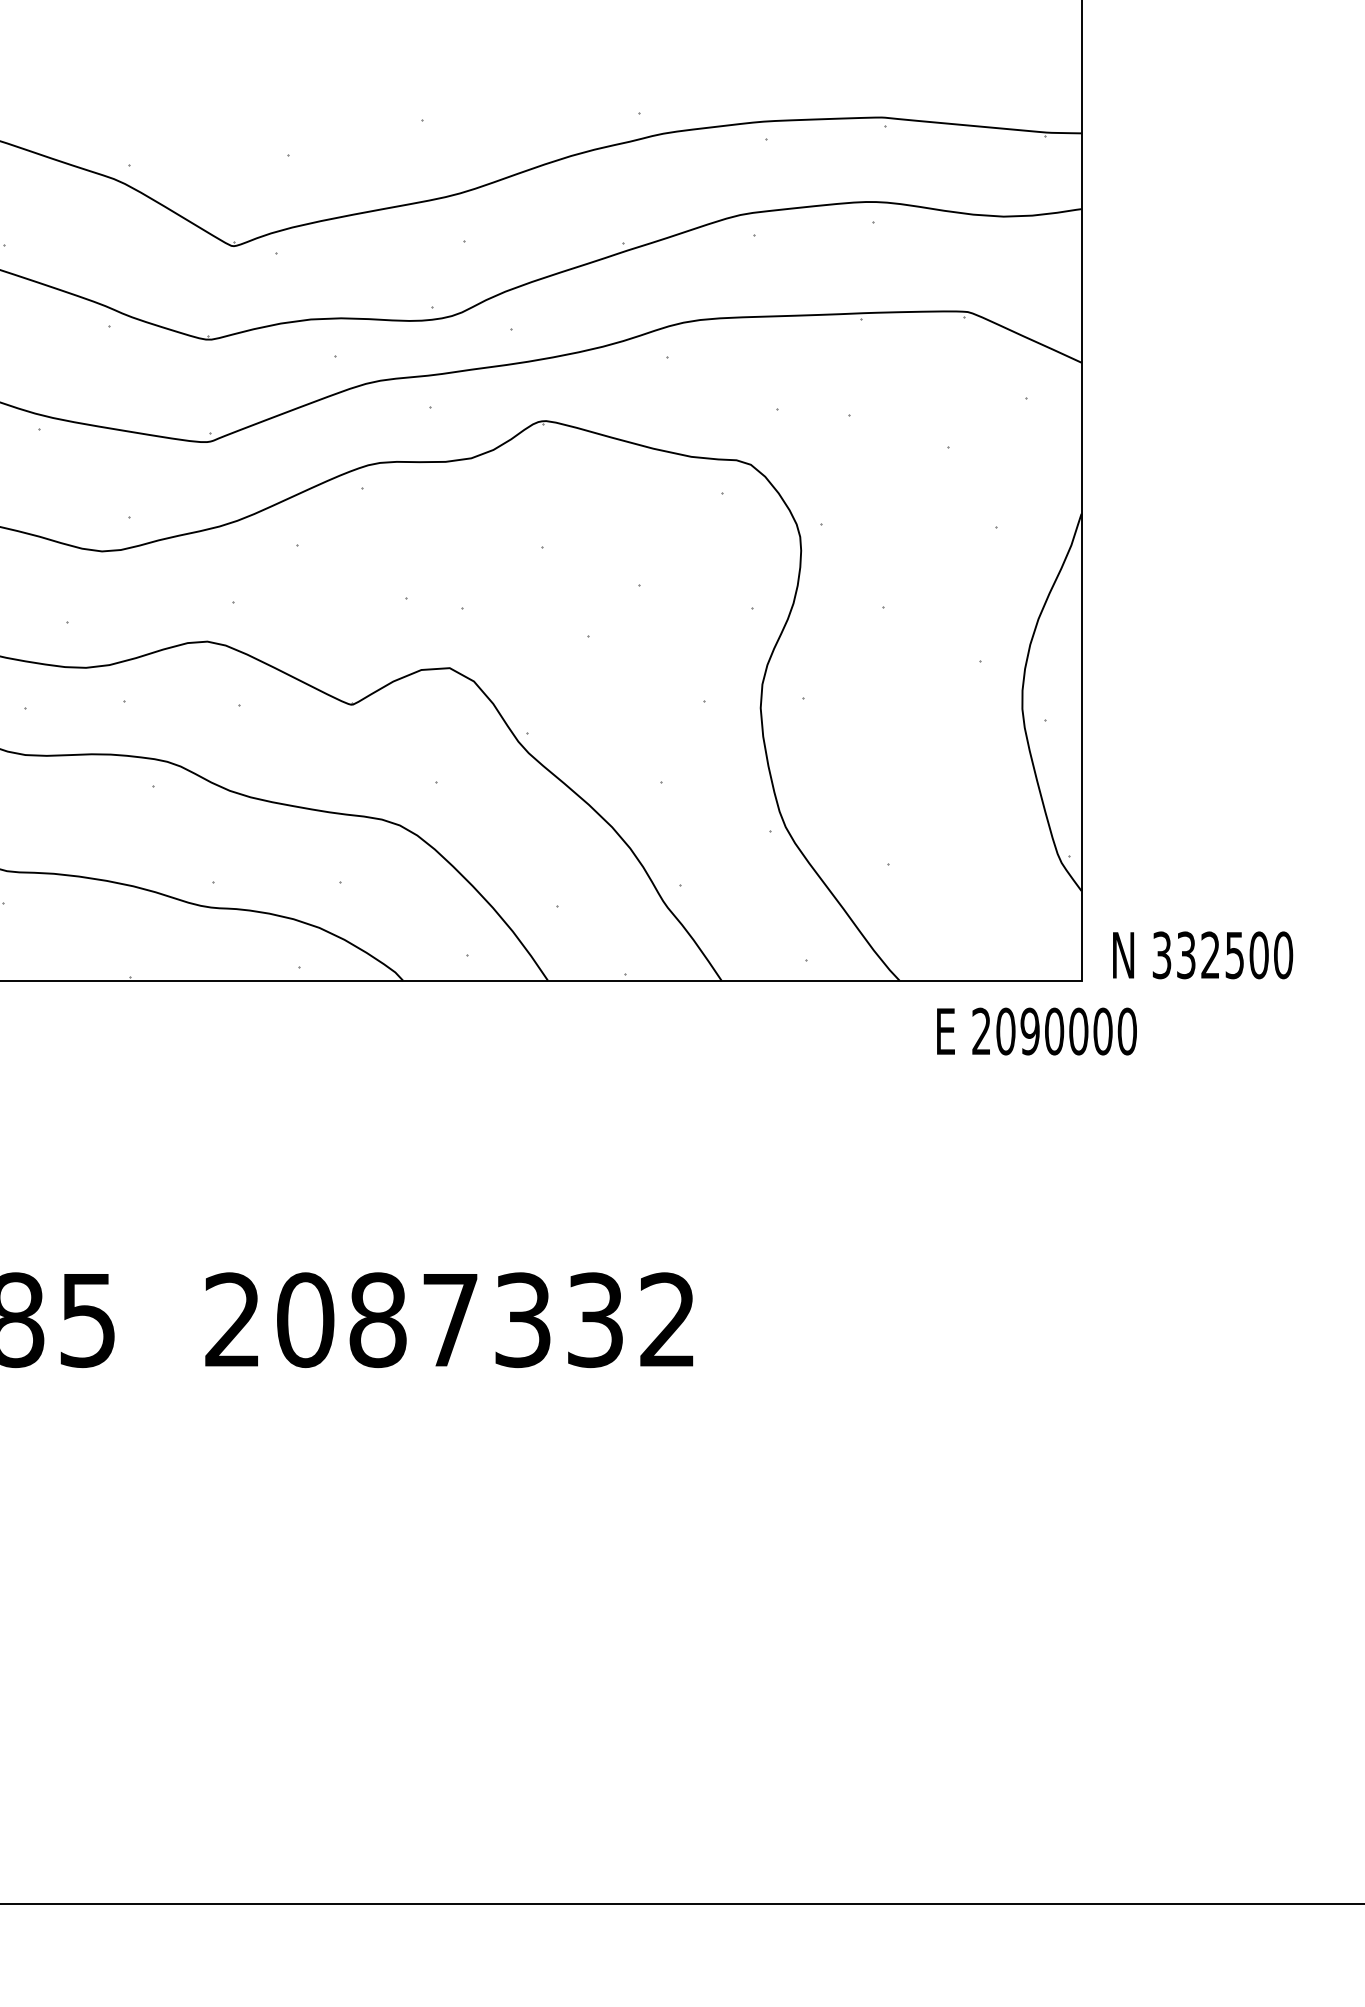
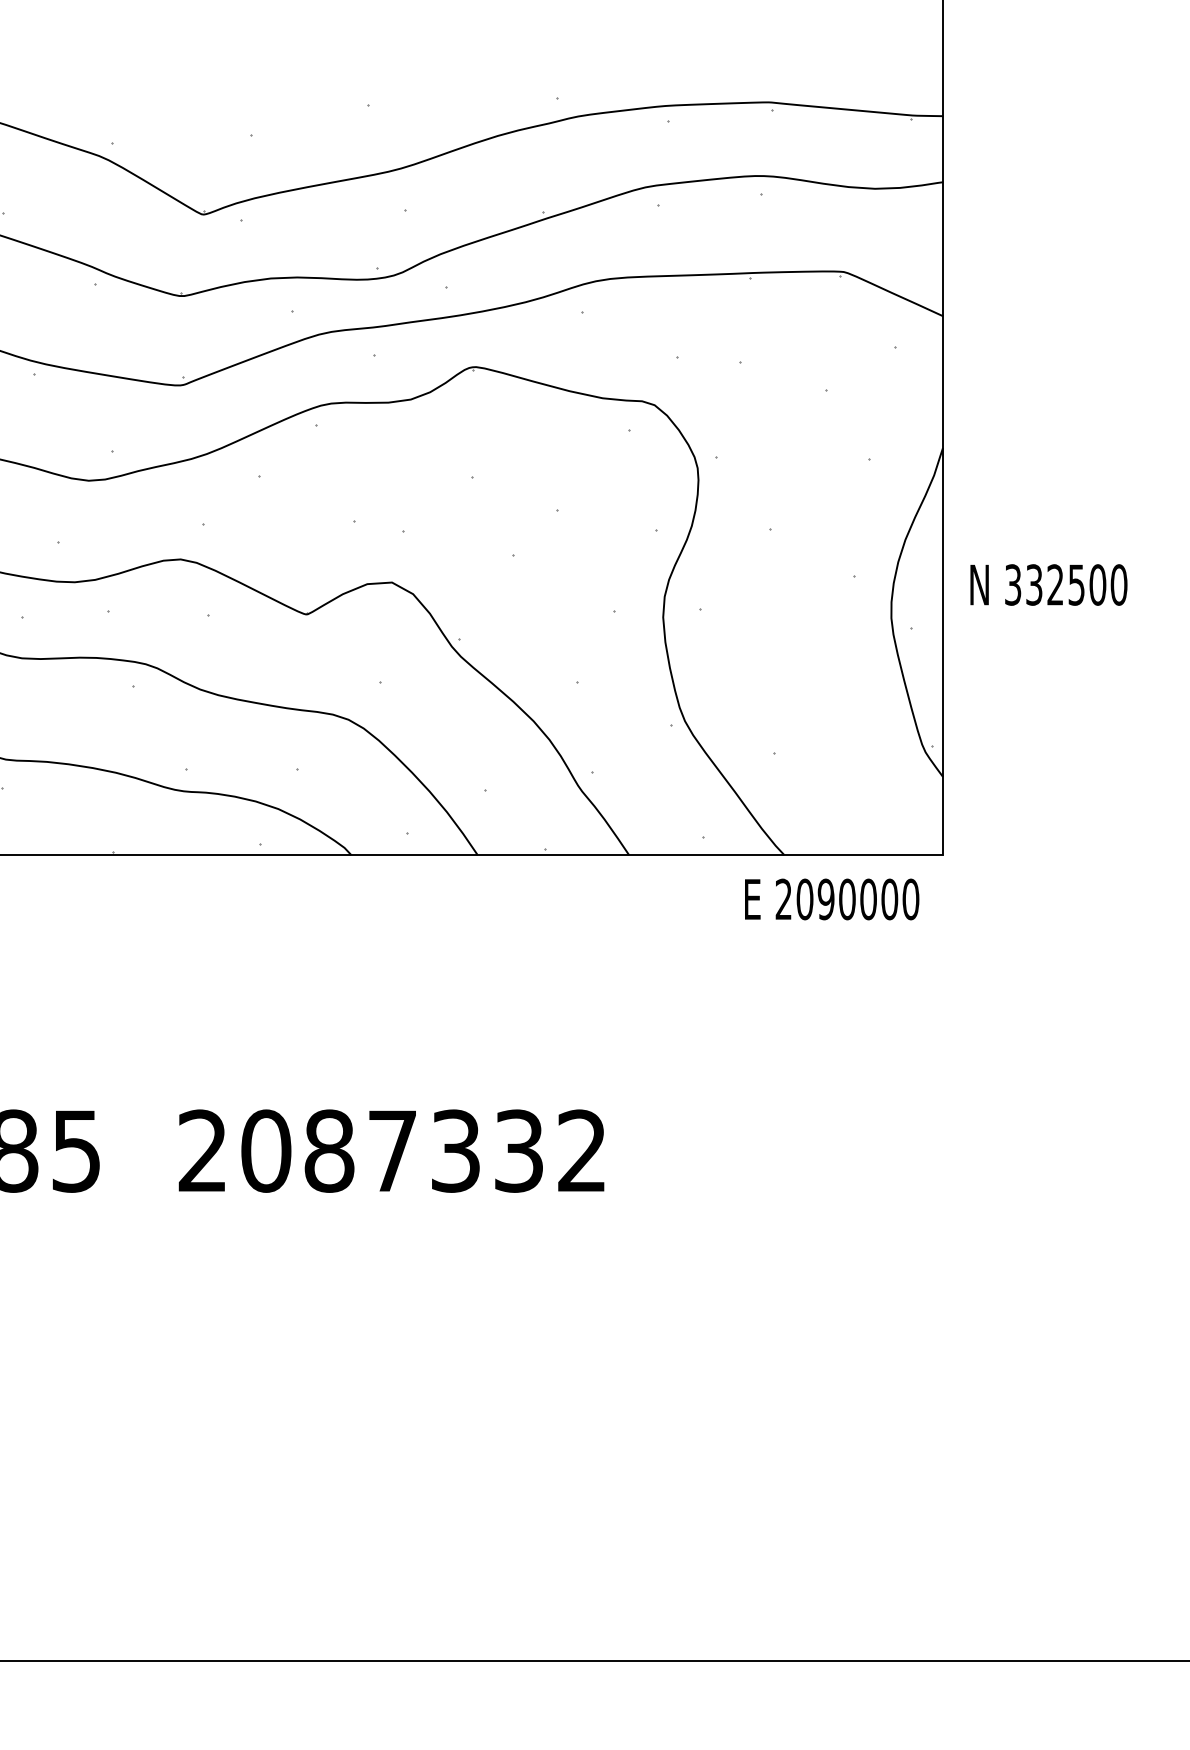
text: (1202, 954) -> (1048, 584), moved
text: (1037, 1031) -> (832, 899), moved

